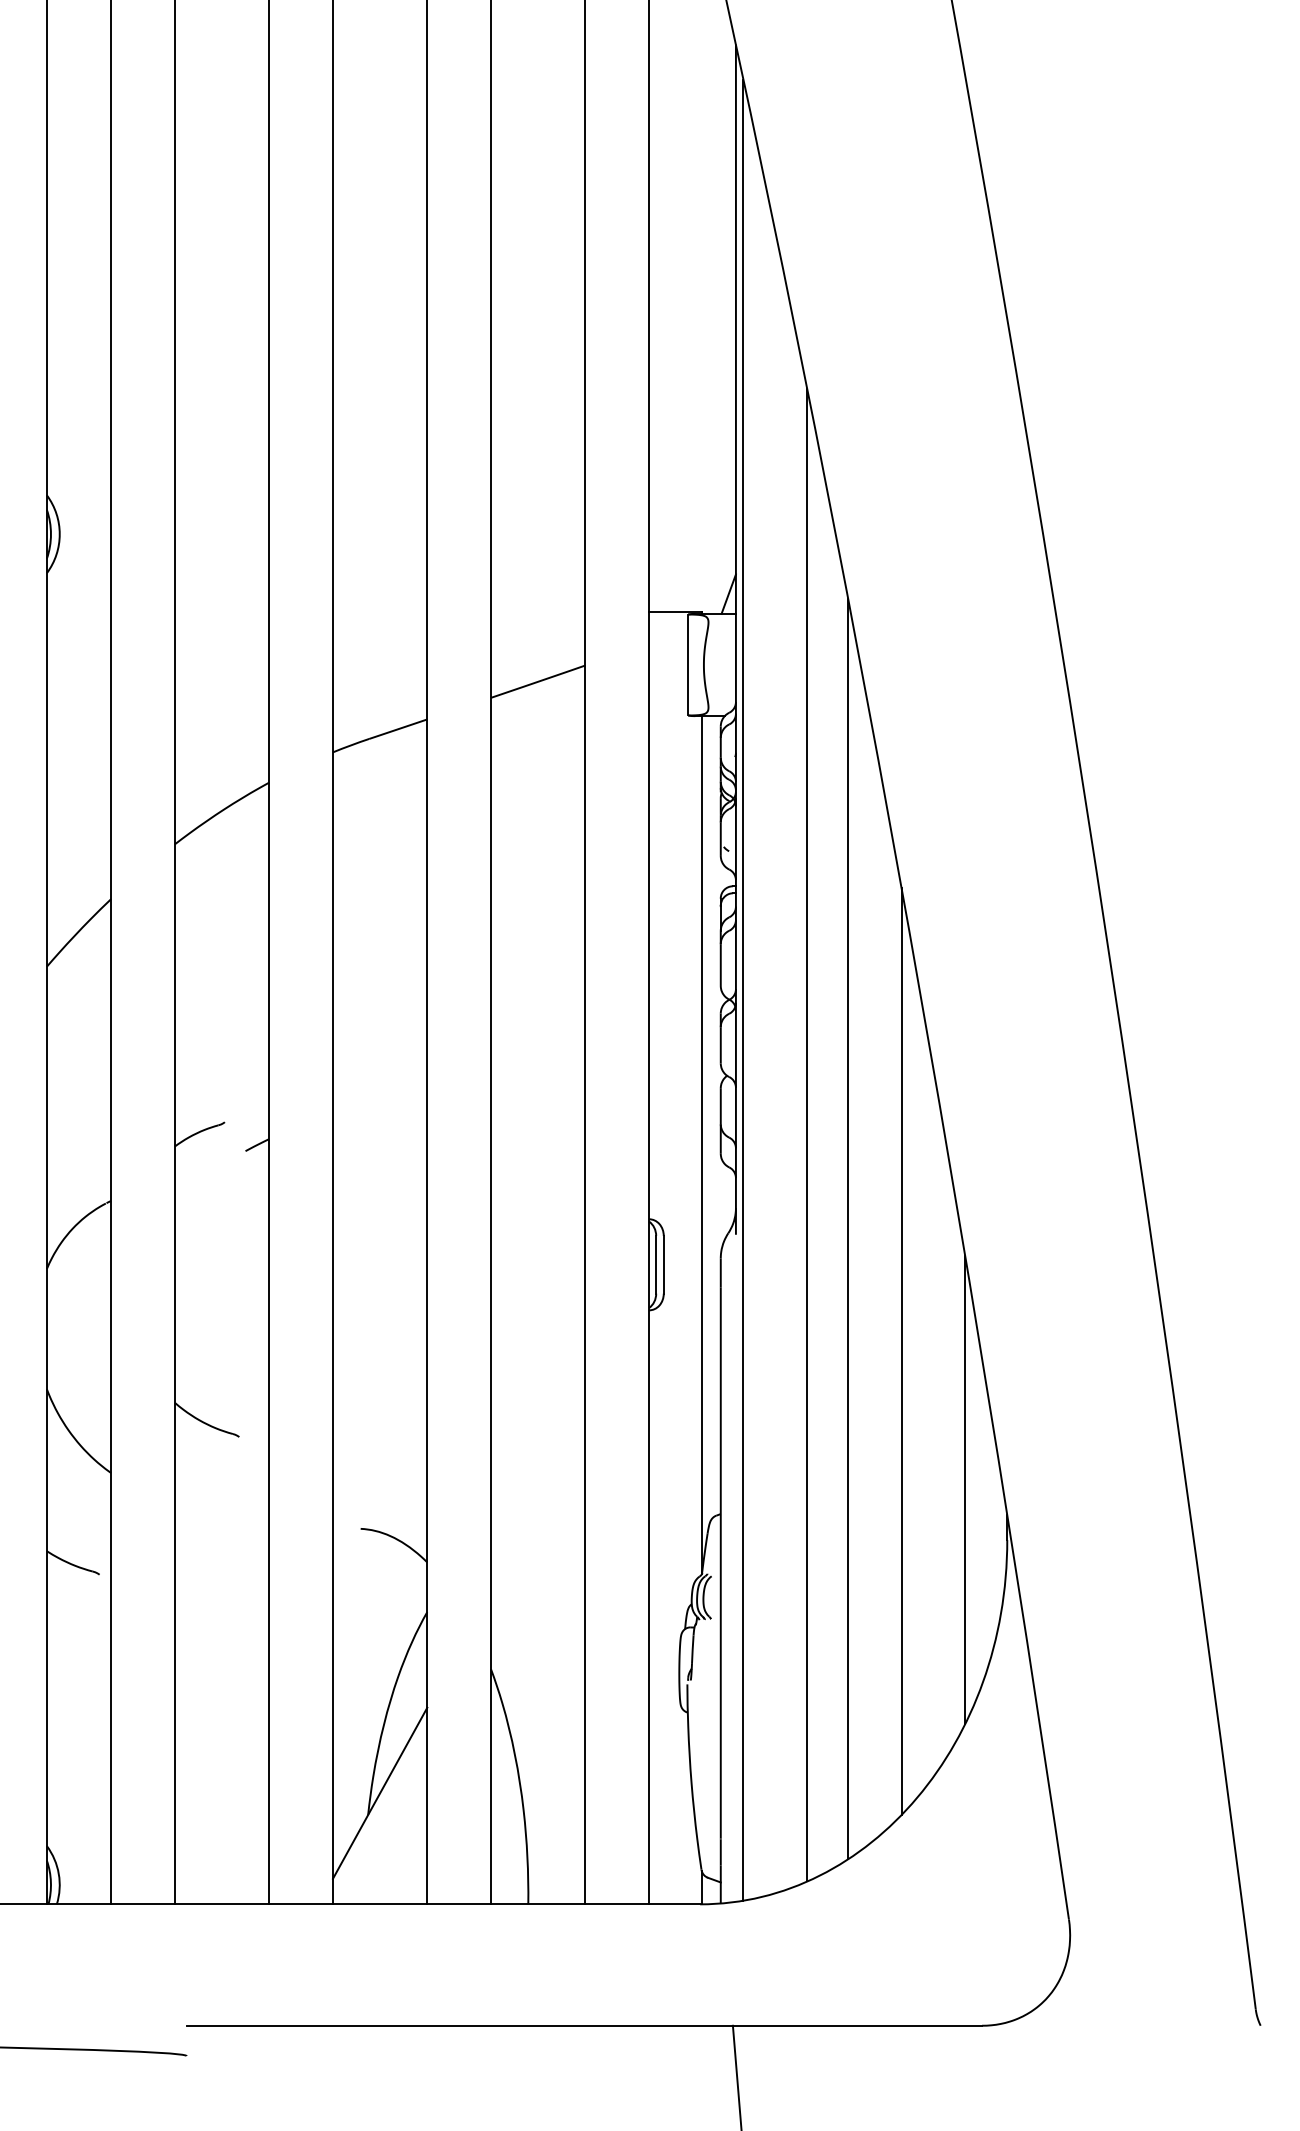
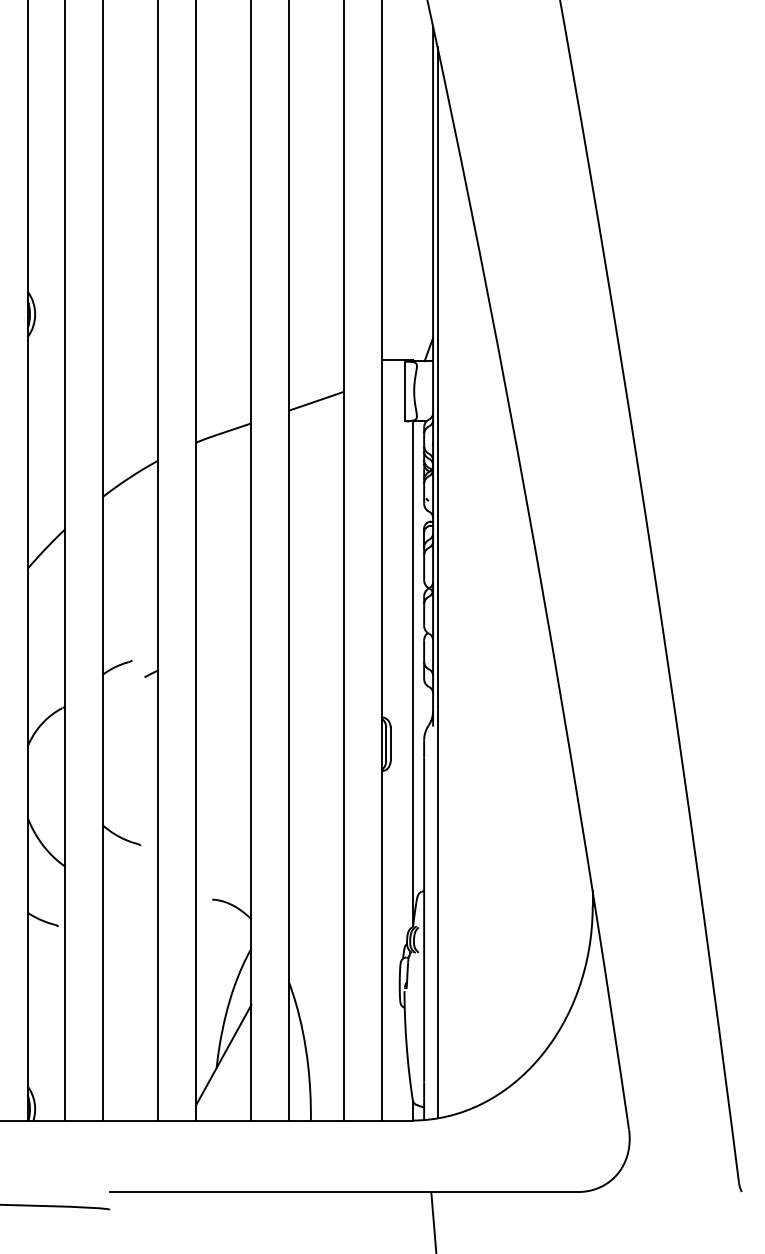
line: (808, 1134) -> (475, 667), removed
line: (848, 1229) -> (499, 723), removed
line: (901, 1351) -> (530, 795), removed
line: (966, 1489) -> (568, 876), removed

